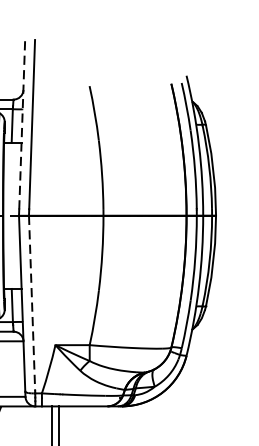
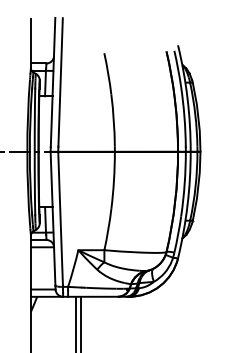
line: (22, 124) -> (53, 82), dashed -> solid
line: (31, 303) -> (60, 218), dashed -> solid

